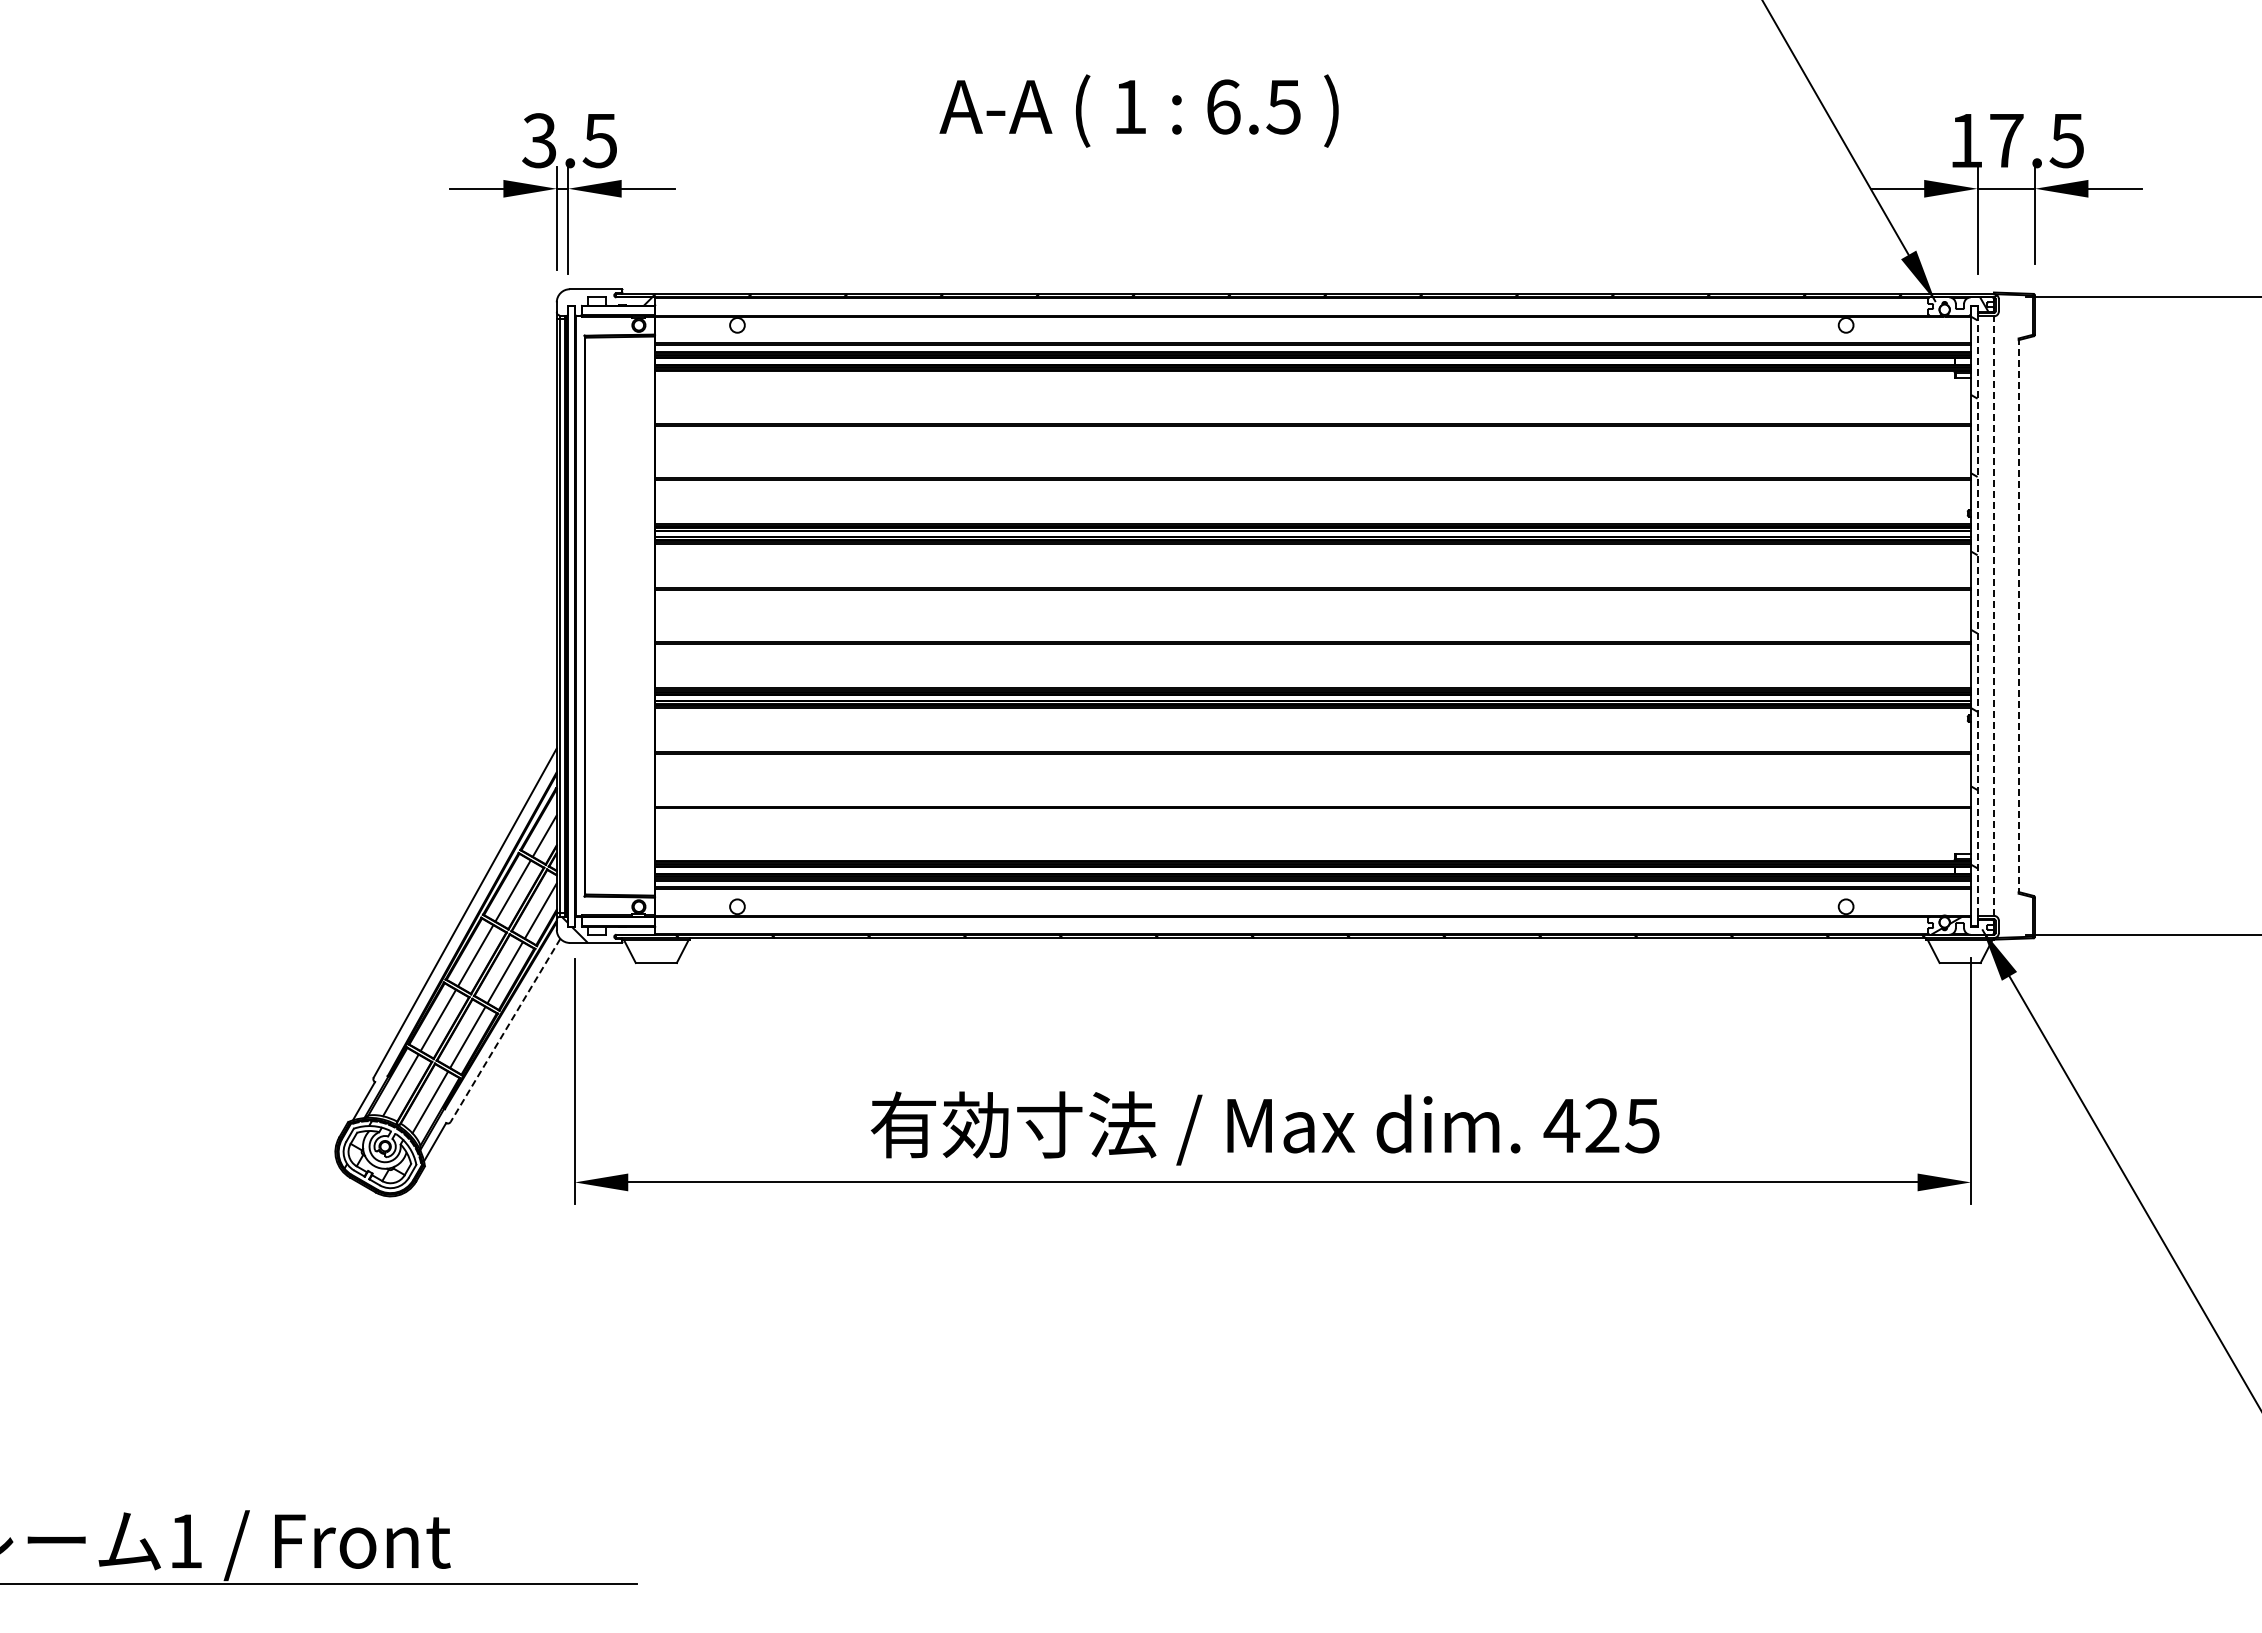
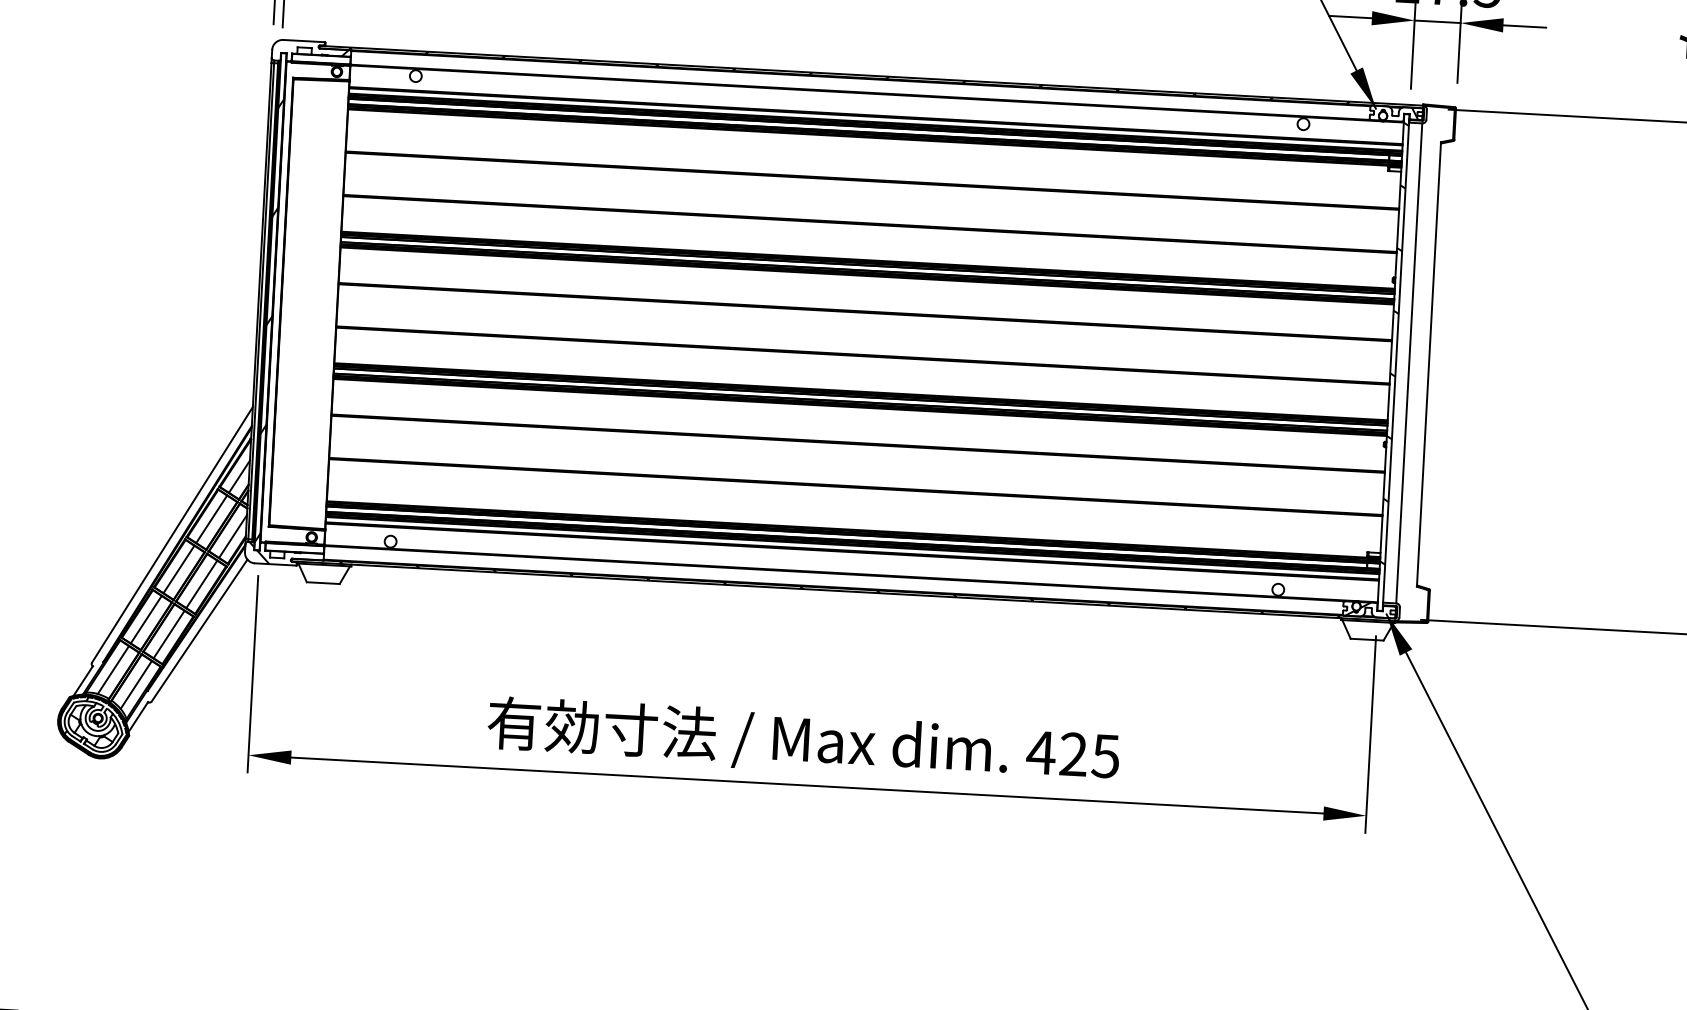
line: (1977, 615) -> (1396, 362), dashed -> solid
line: (1993, 616) -> (1408, 363), dashed -> solid
line: (2018, 616) -> (1428, 364), dashed -> solid
hatch: (571, 639) -> (269, 320), added
line: (505, 1030) -> (199, 630), dashed -> solid

